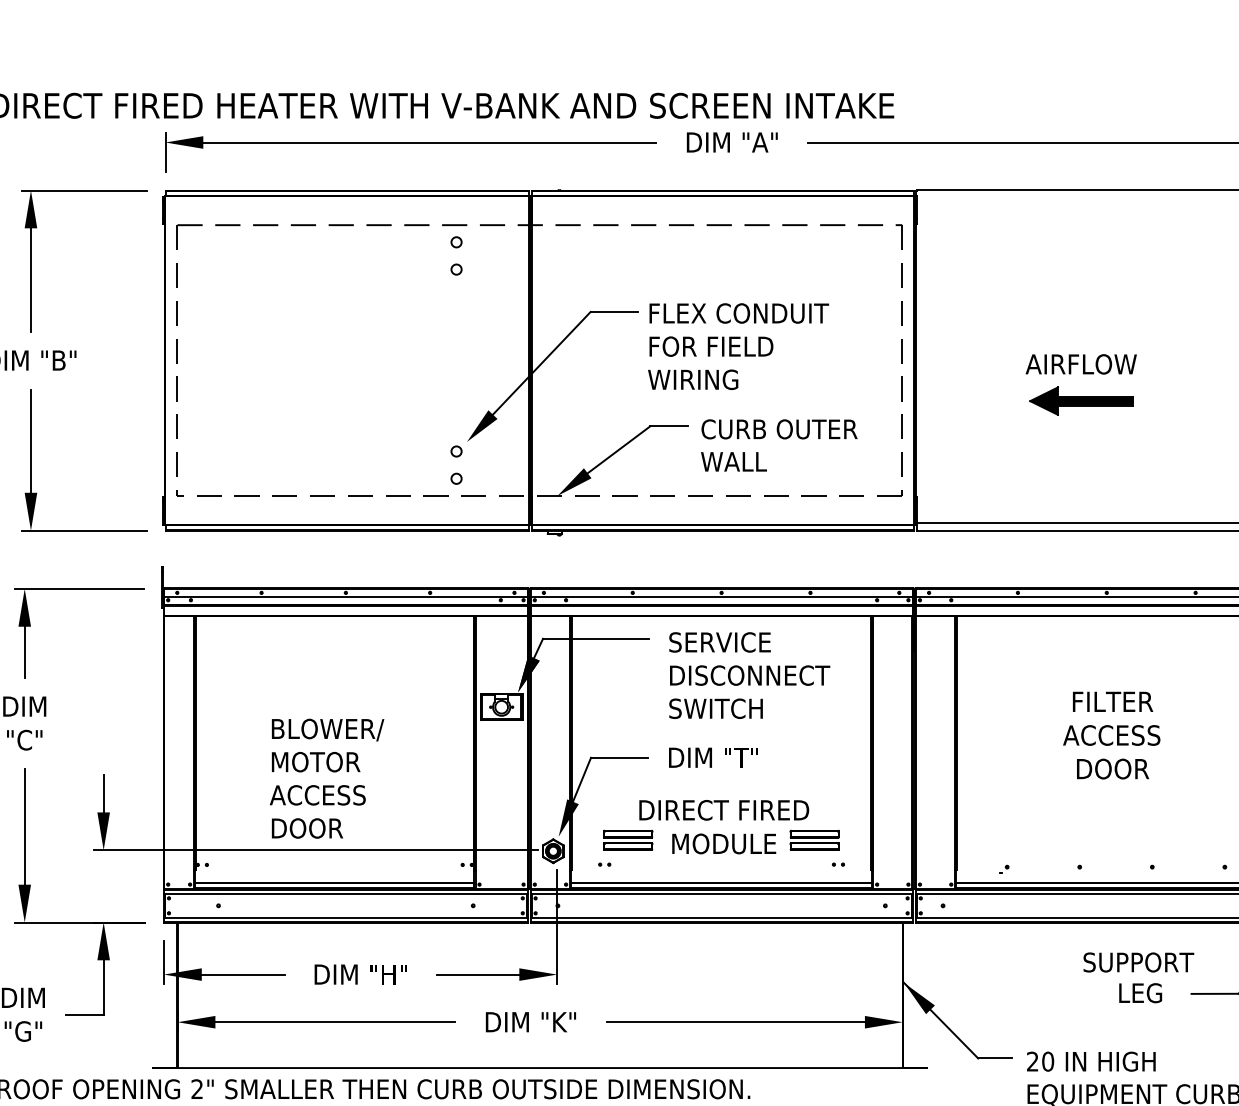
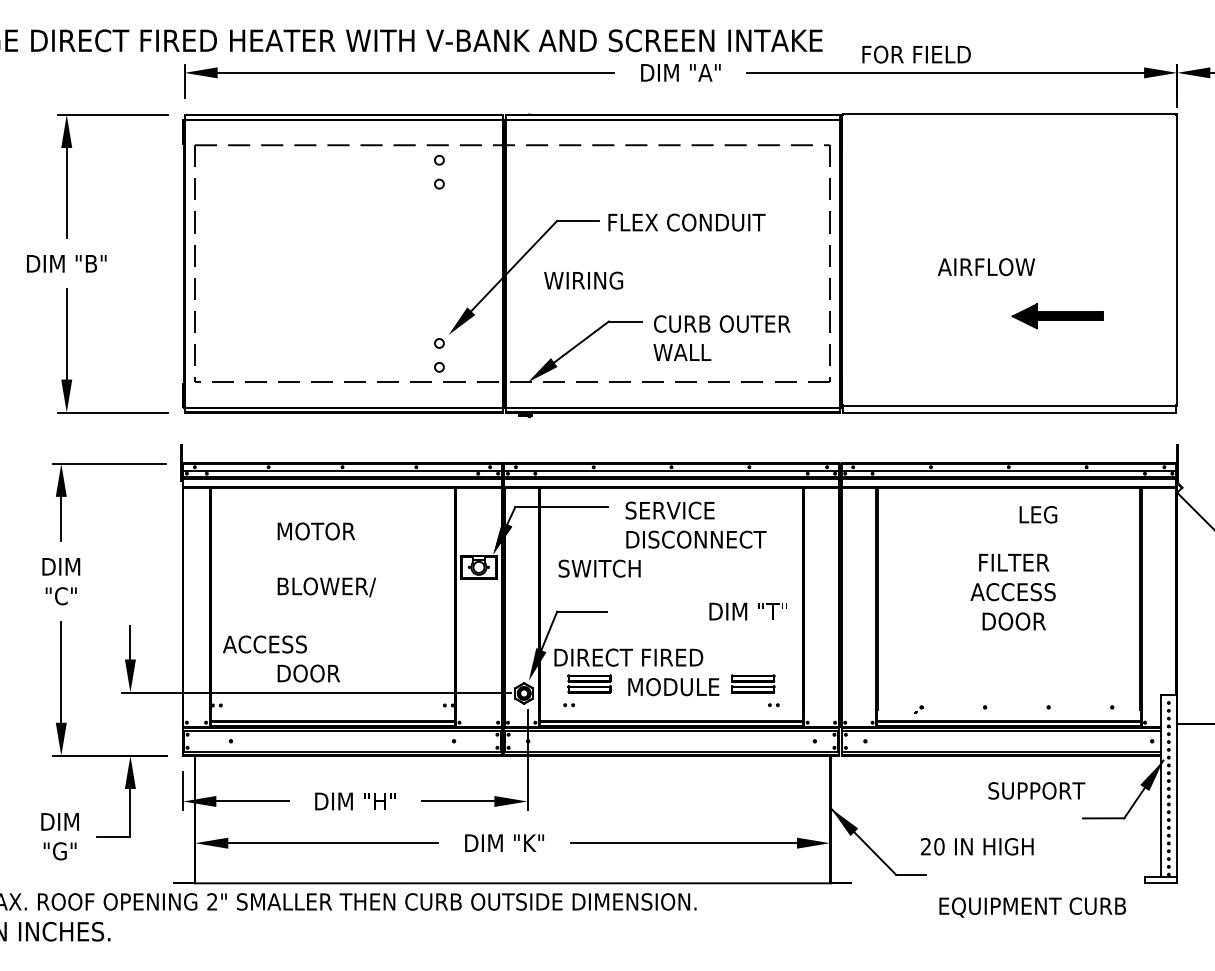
text: (711, 346) -> (916, 54), moved
text: (693, 379) -> (583, 280), moved
part: (1081, 401) -> (1057, 316), moved
text: (715, 708) -> (599, 568), moved
text: (712, 757) -> (747, 611), moved
text: (316, 762) -> (316, 531), moved
text: (317, 795) -> (264, 644), moved
text: (723, 810) -> (628, 657), moved
text: (1140, 992) -> (1038, 514), moved
text: (1091, 1061) -> (977, 846), moved

